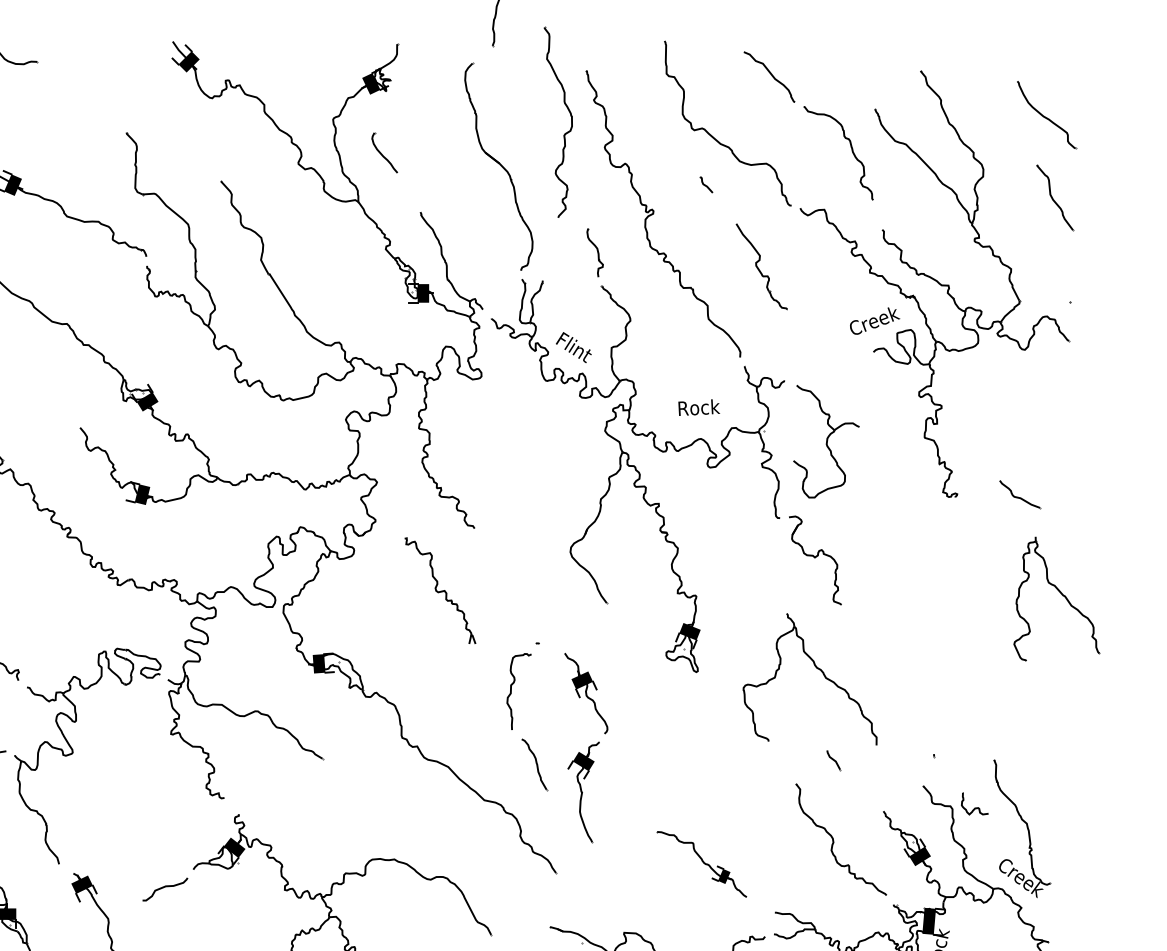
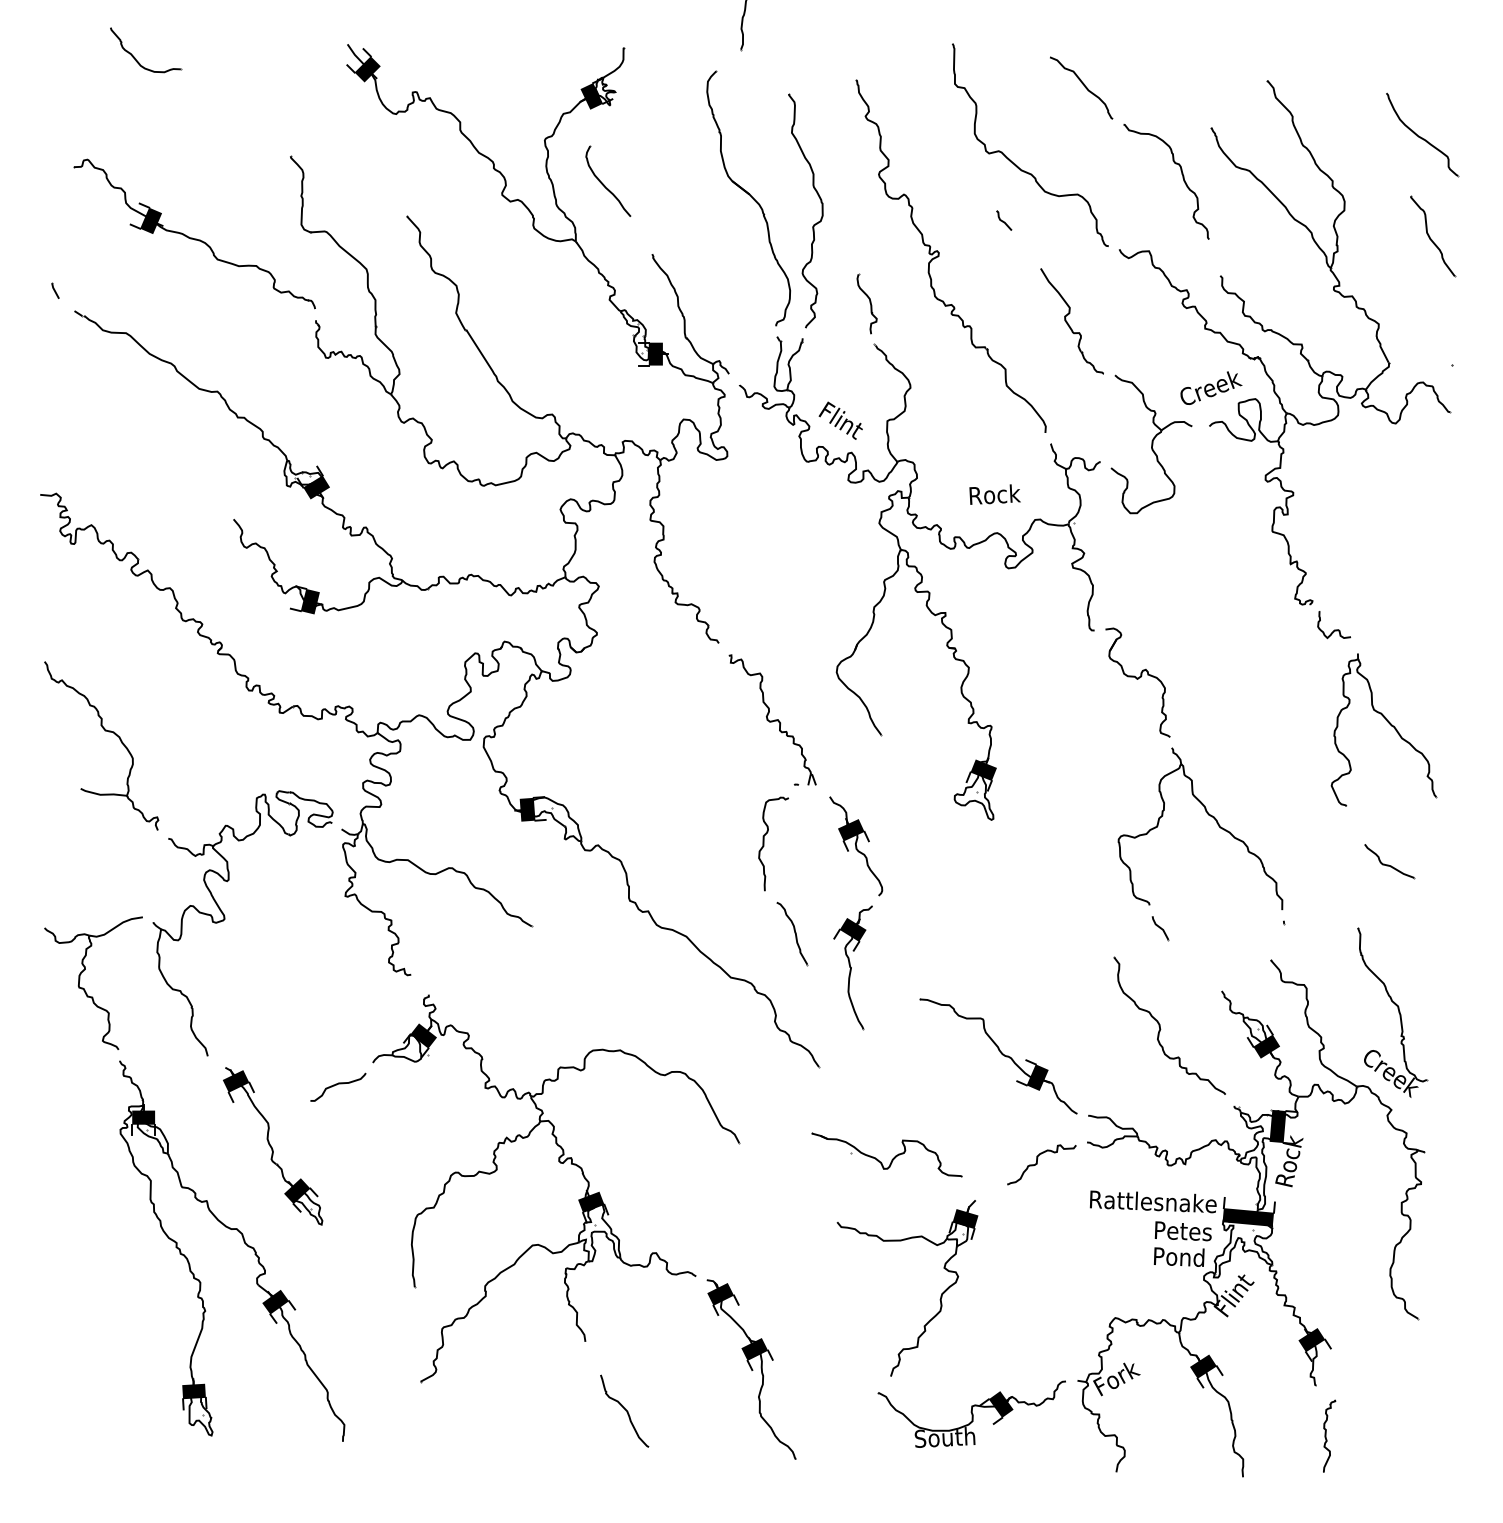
part: (571, 122) -> (821, 210), moved
part: (384, 152) -> (608, 180), size x1.43
part: (826, 441) -> (1151, 444), moved
part: (1019, 494) -> (1389, 861), moved
part: (440, 590) -> (772, 719), moved
part: (1060, 593) -> (1388, 723), moved
part: (816, 668) -> (1208, 815), moved
curve: (975, 807) -> (1334, 629), moved
part: (701, 864) -> (998, 1056), size x1.43

